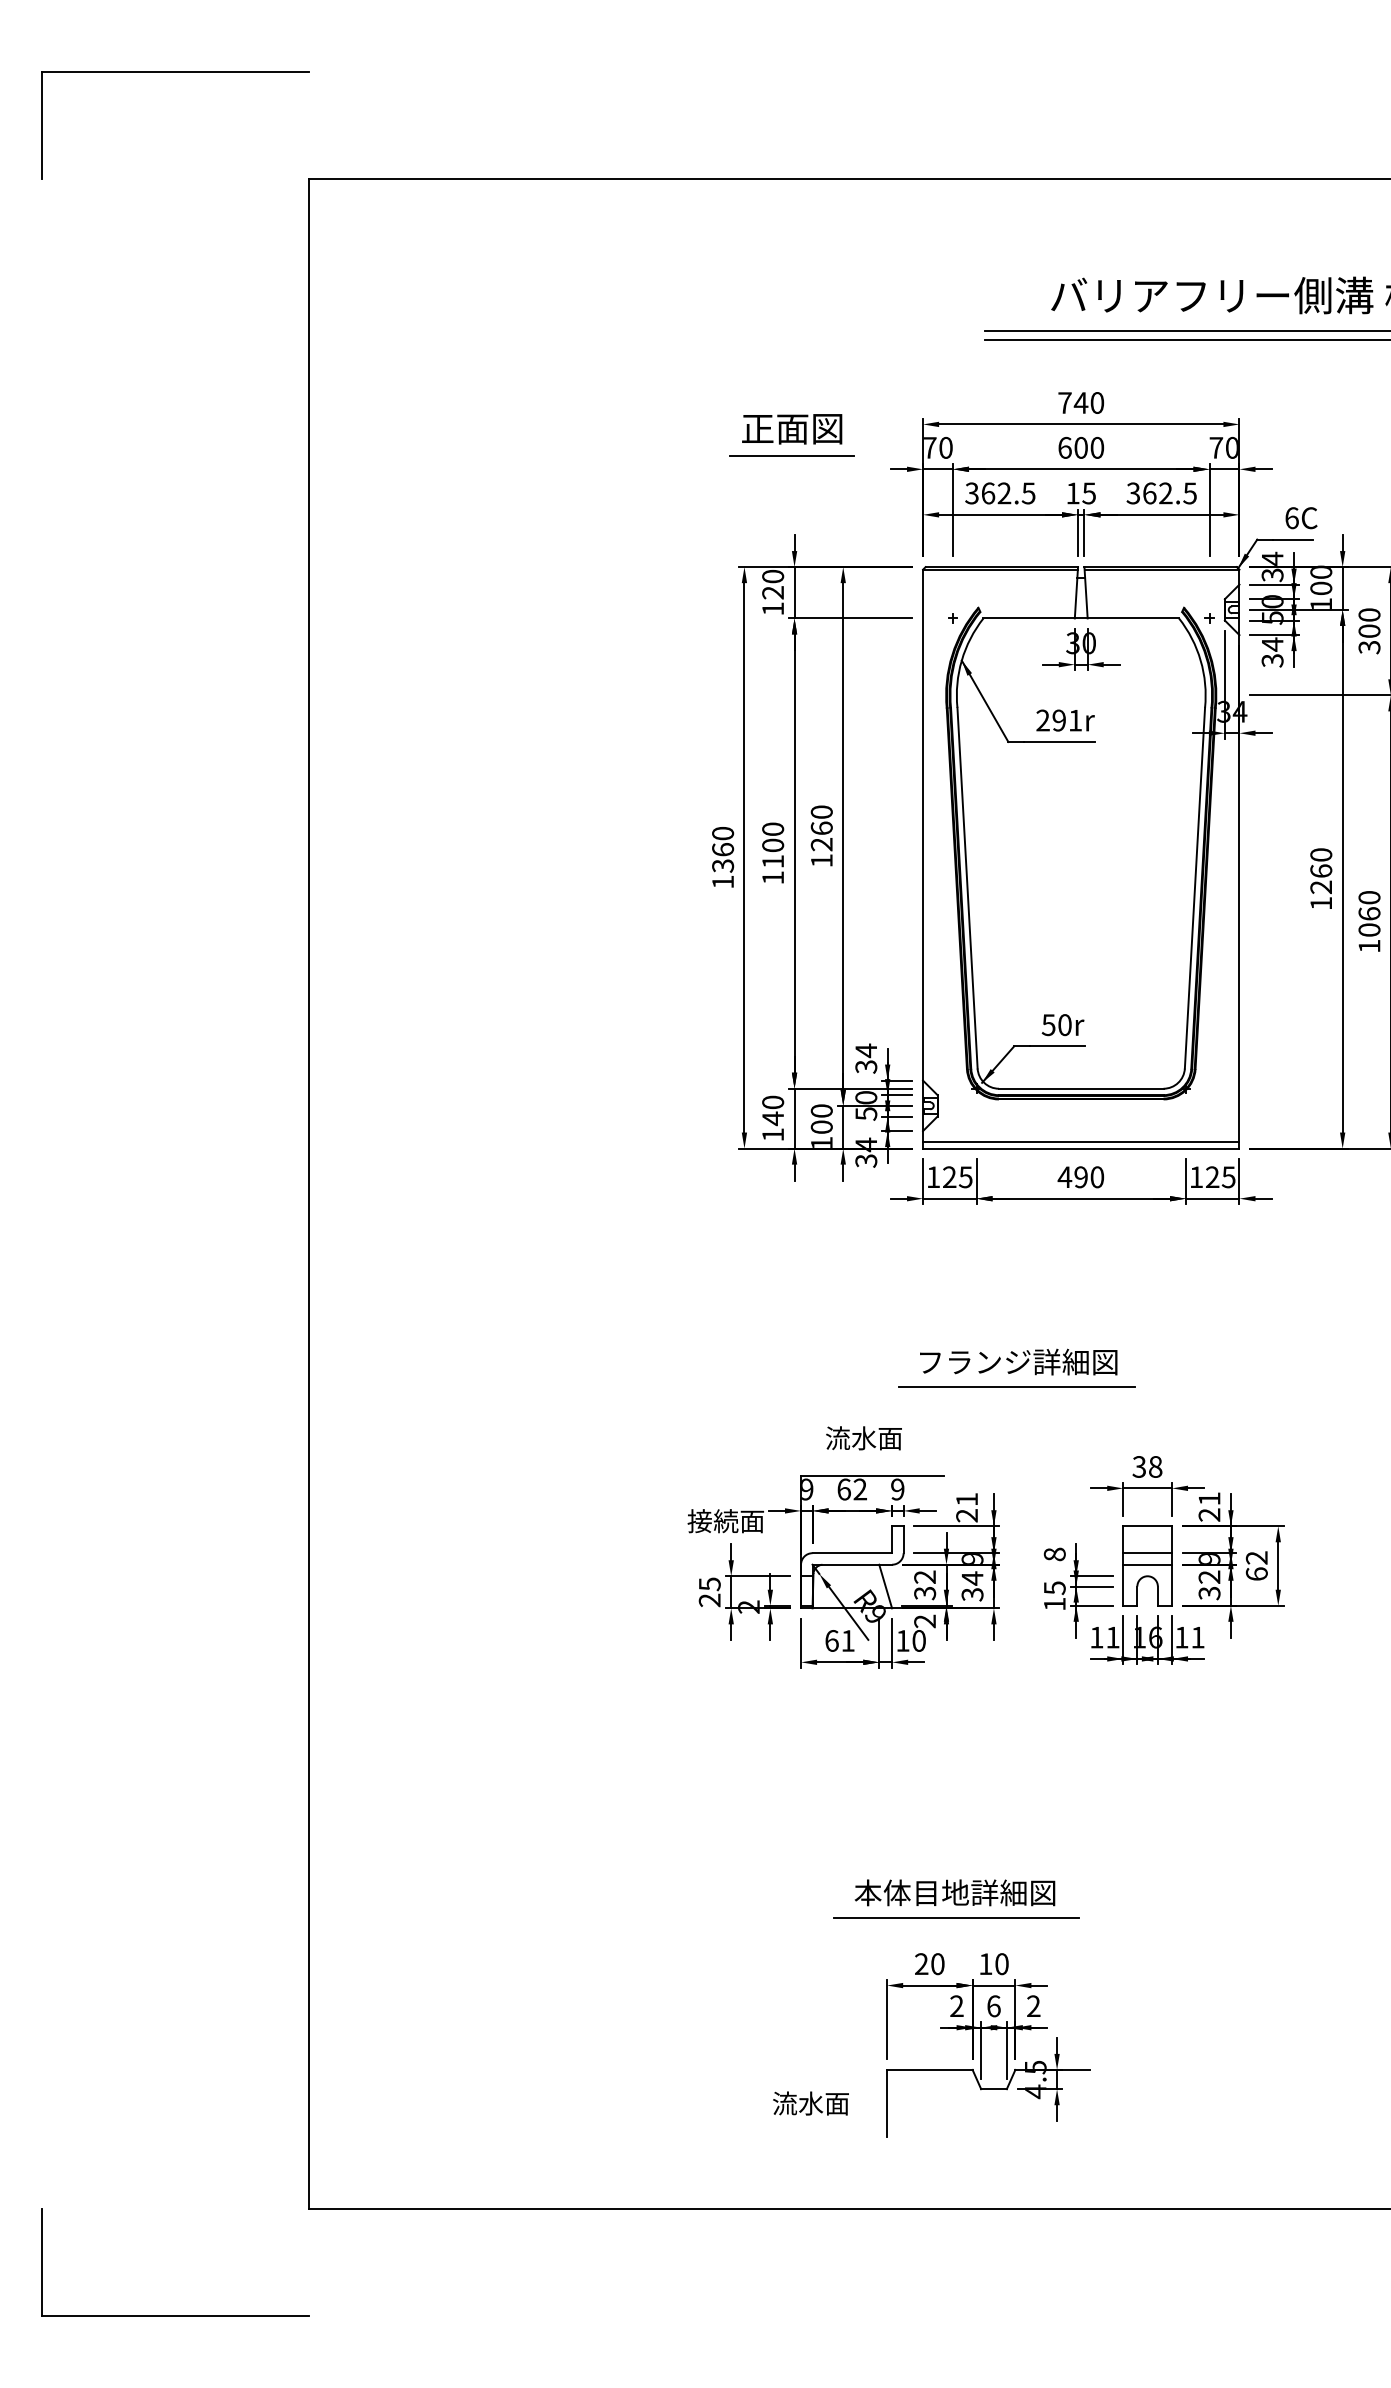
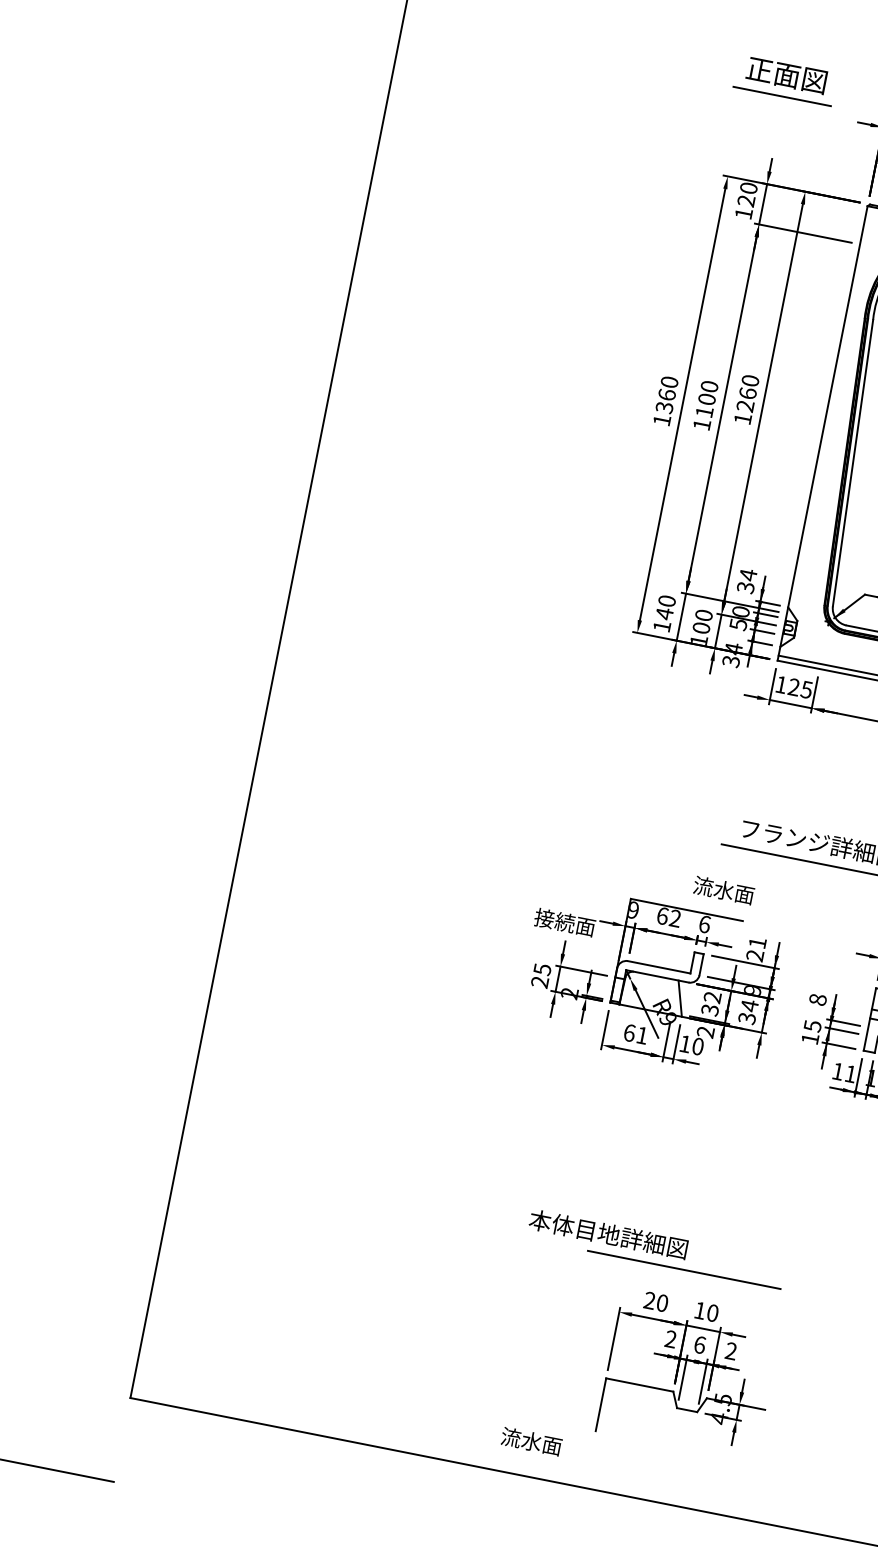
text: (863, 1438) -> (723, 890), moved
text: (897, 1489) -> (704, 924), 9 -> 6
text: (954, 1892) -> (608, 1234), moved
text: (810, 2103) -> (531, 1441), moved

